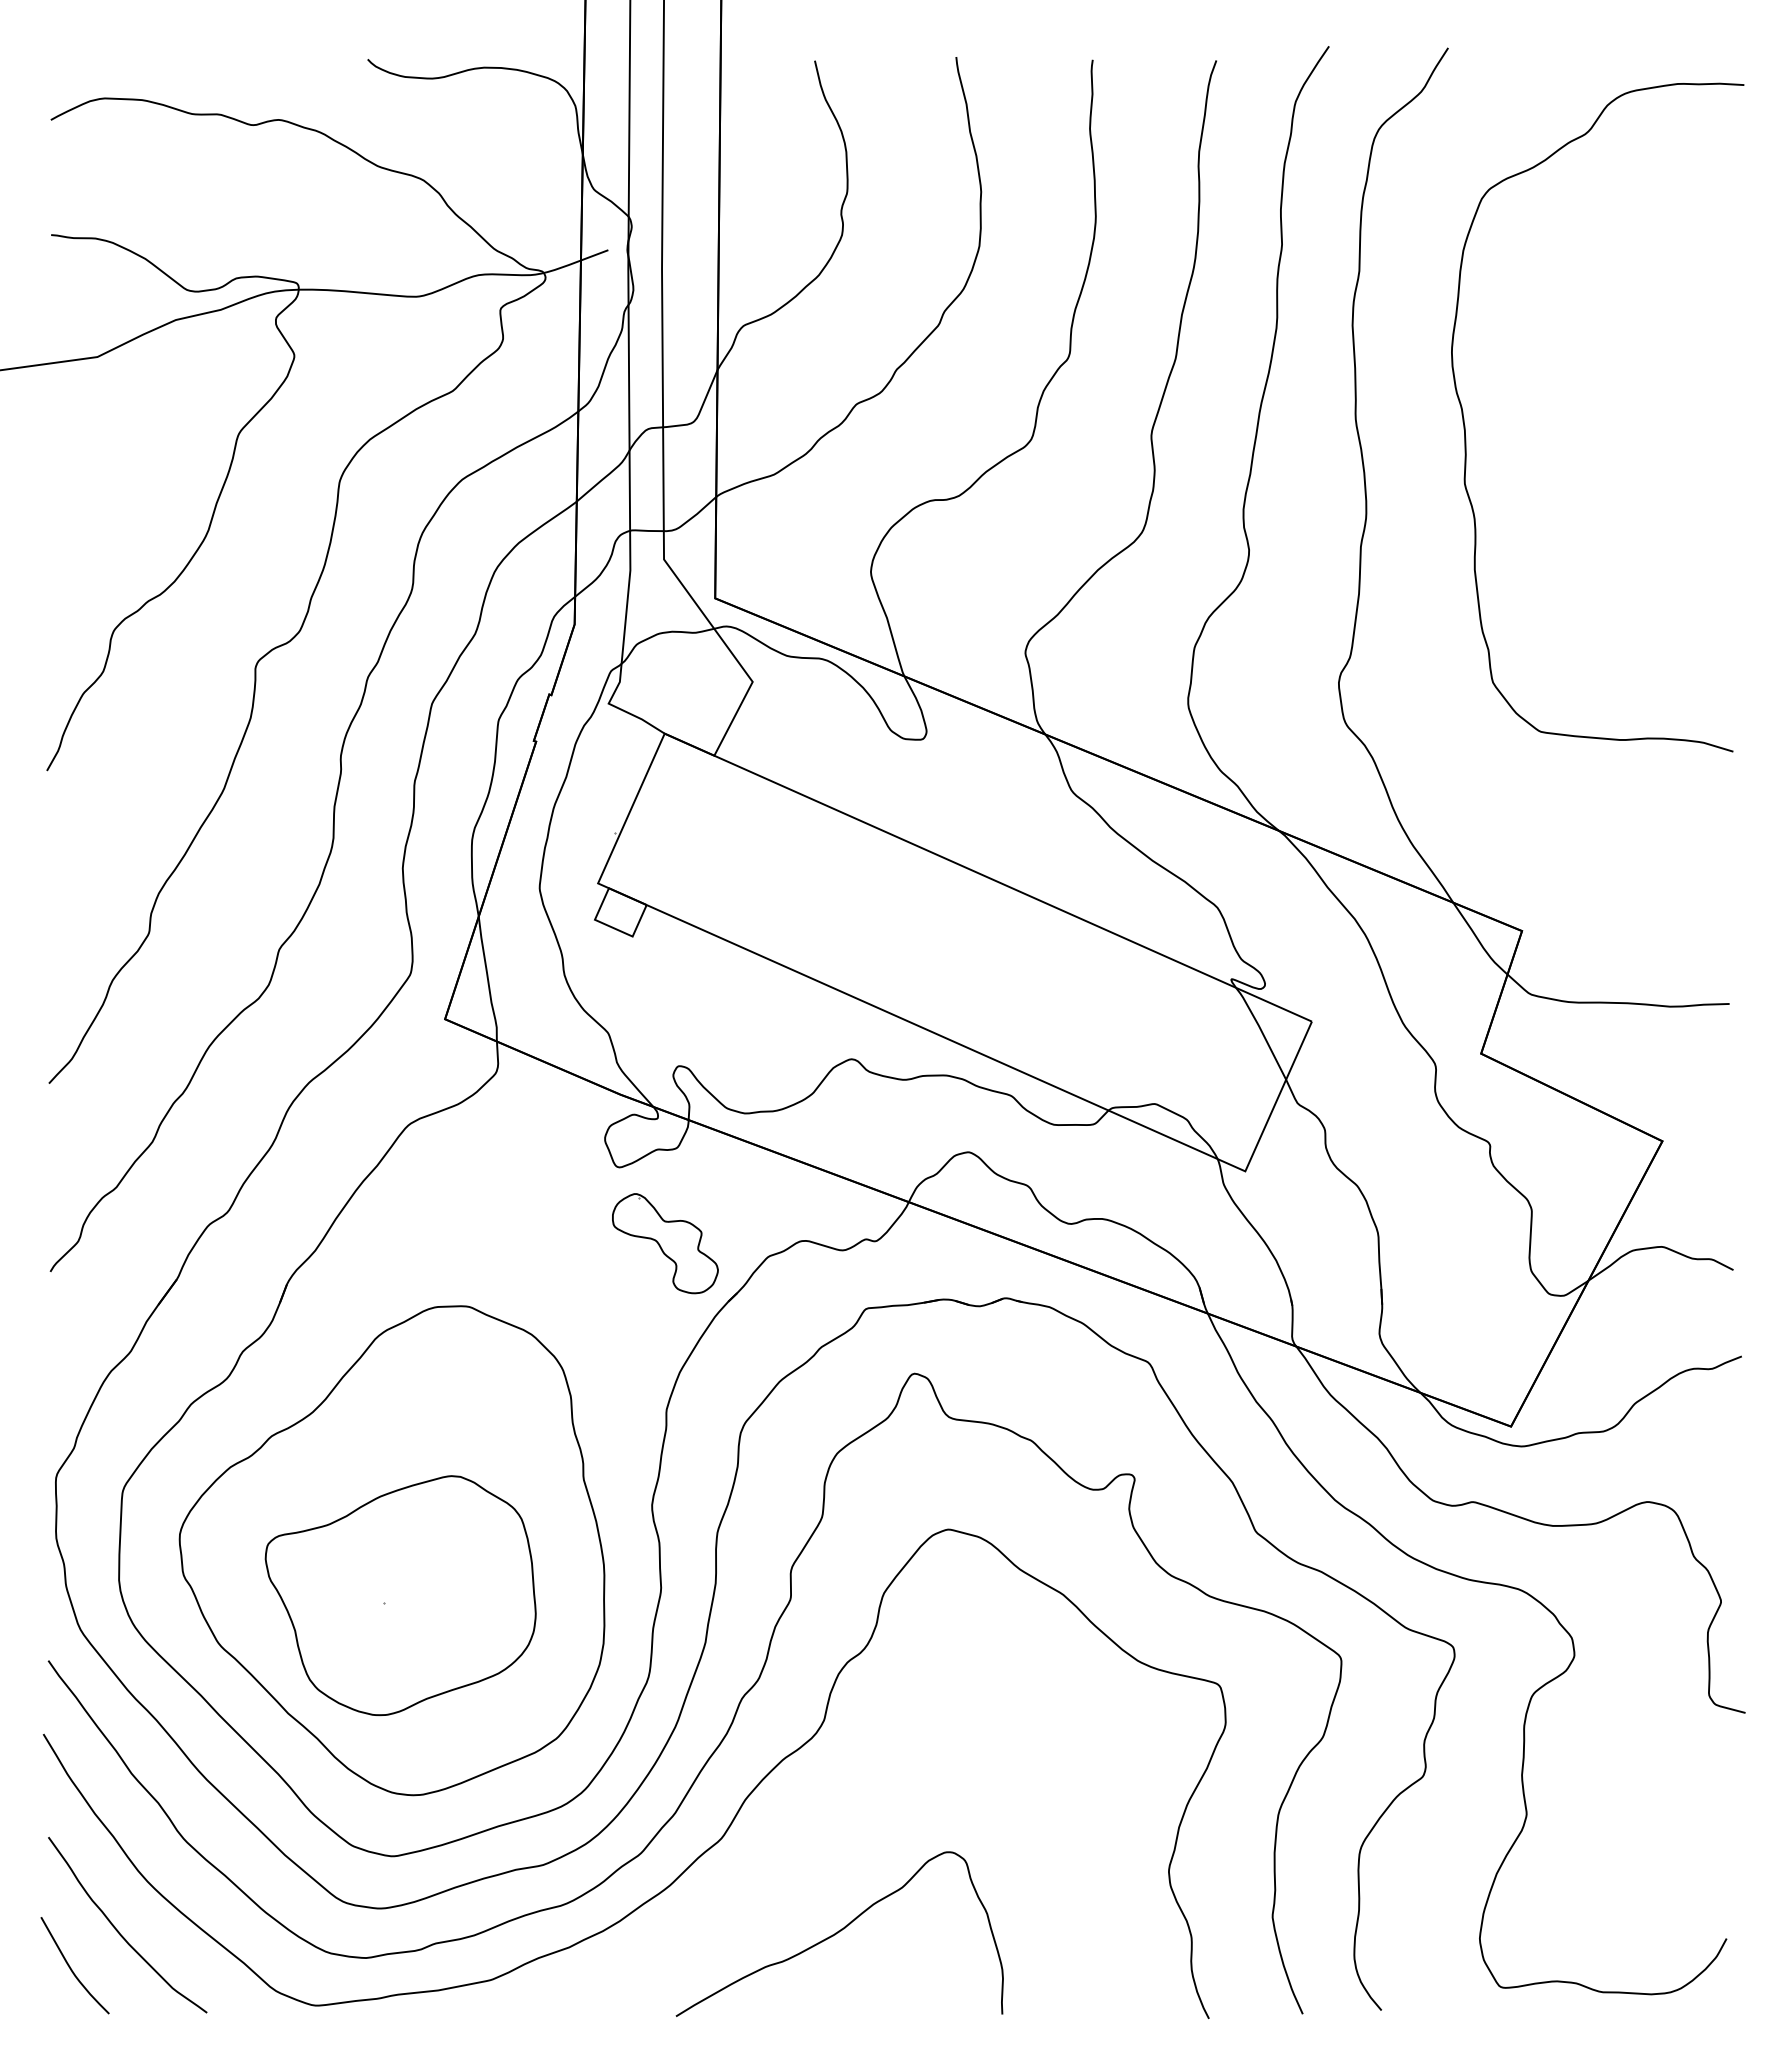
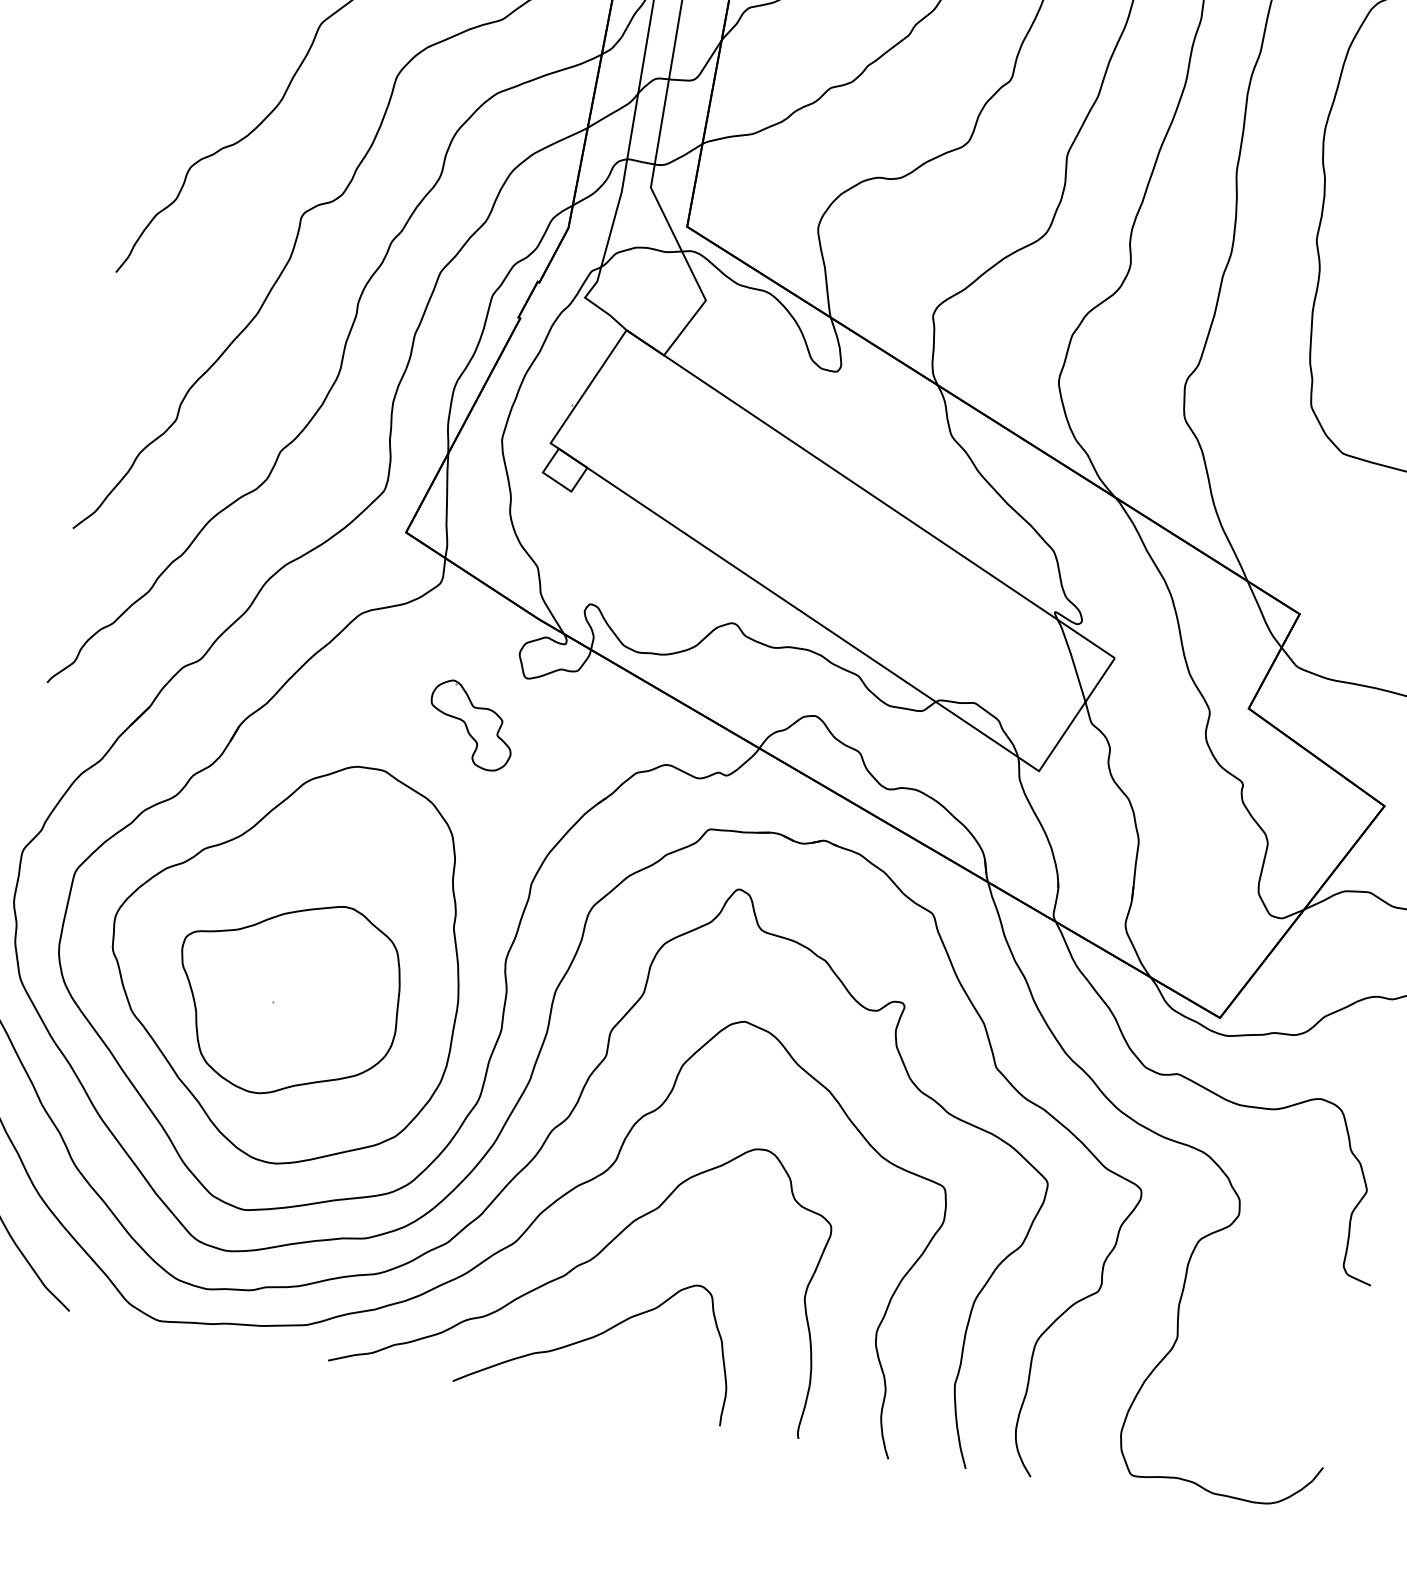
part: (665, 1243) -> (471, 725), moved
curve: (812, 1846) -> (588, 1261), added

